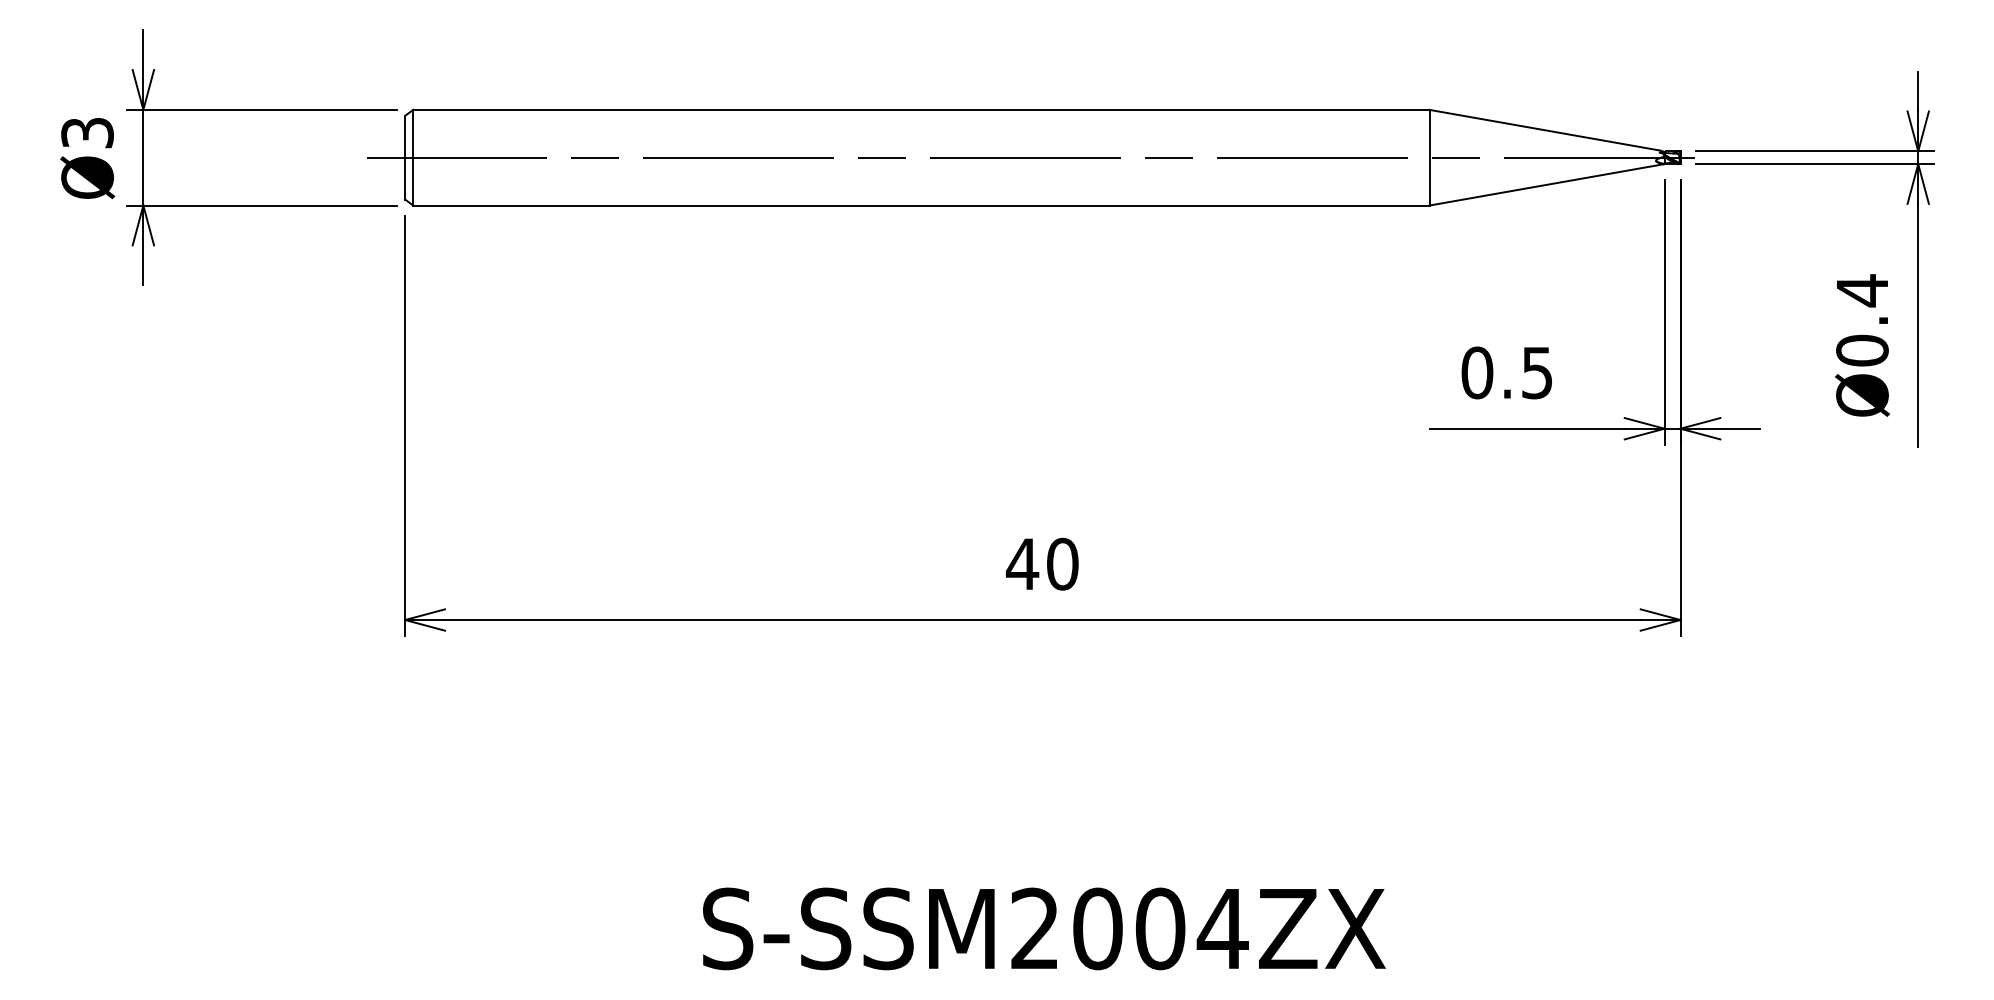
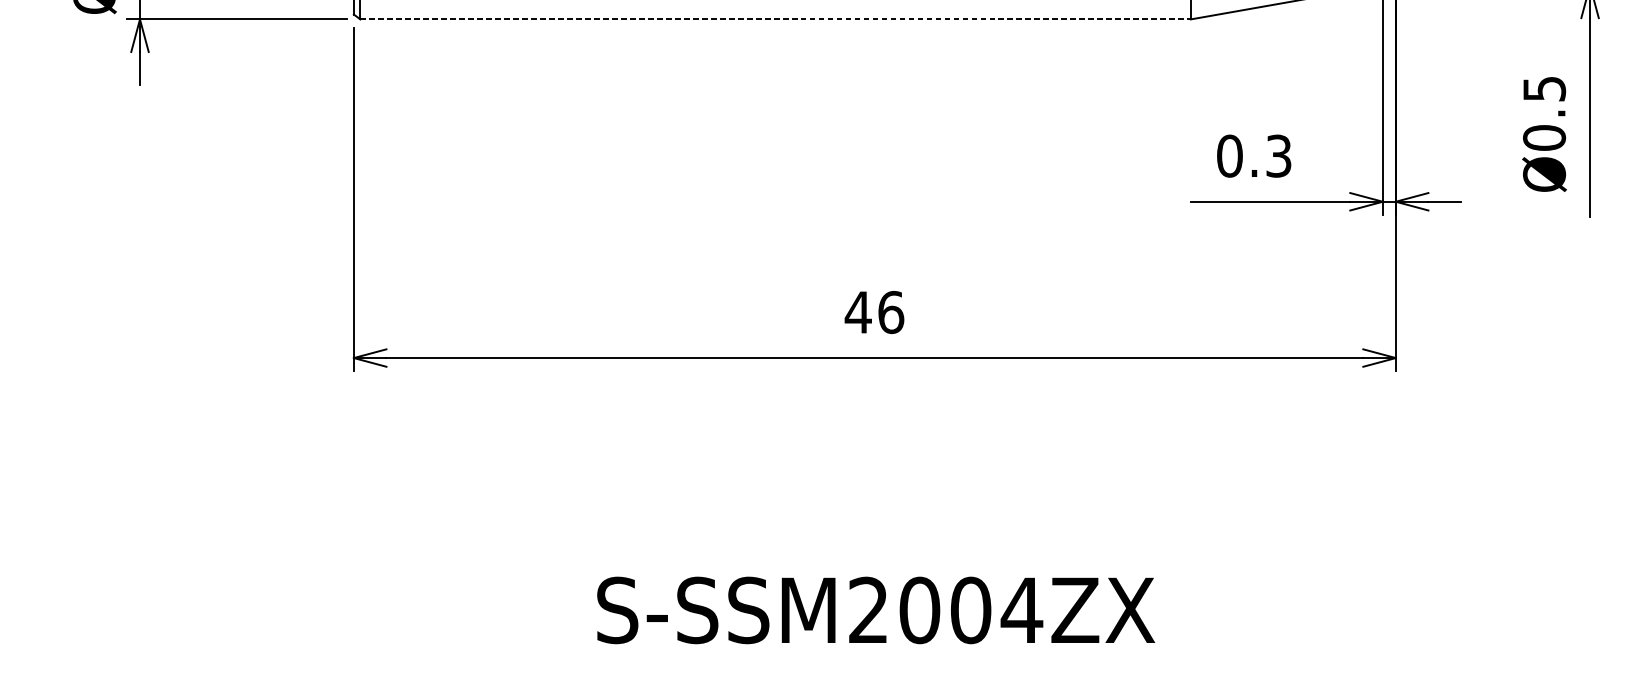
line: (921, 205) -> (775, 19), solid -> dashed
text: (1862, 290) -> (1544, 88), Ø0.4 -> Ø0.5
text: (1537, 372) -> (1279, 155), 0.5 -> 0.3
text: (1062, 563) -> (890, 311), 40 -> 46

